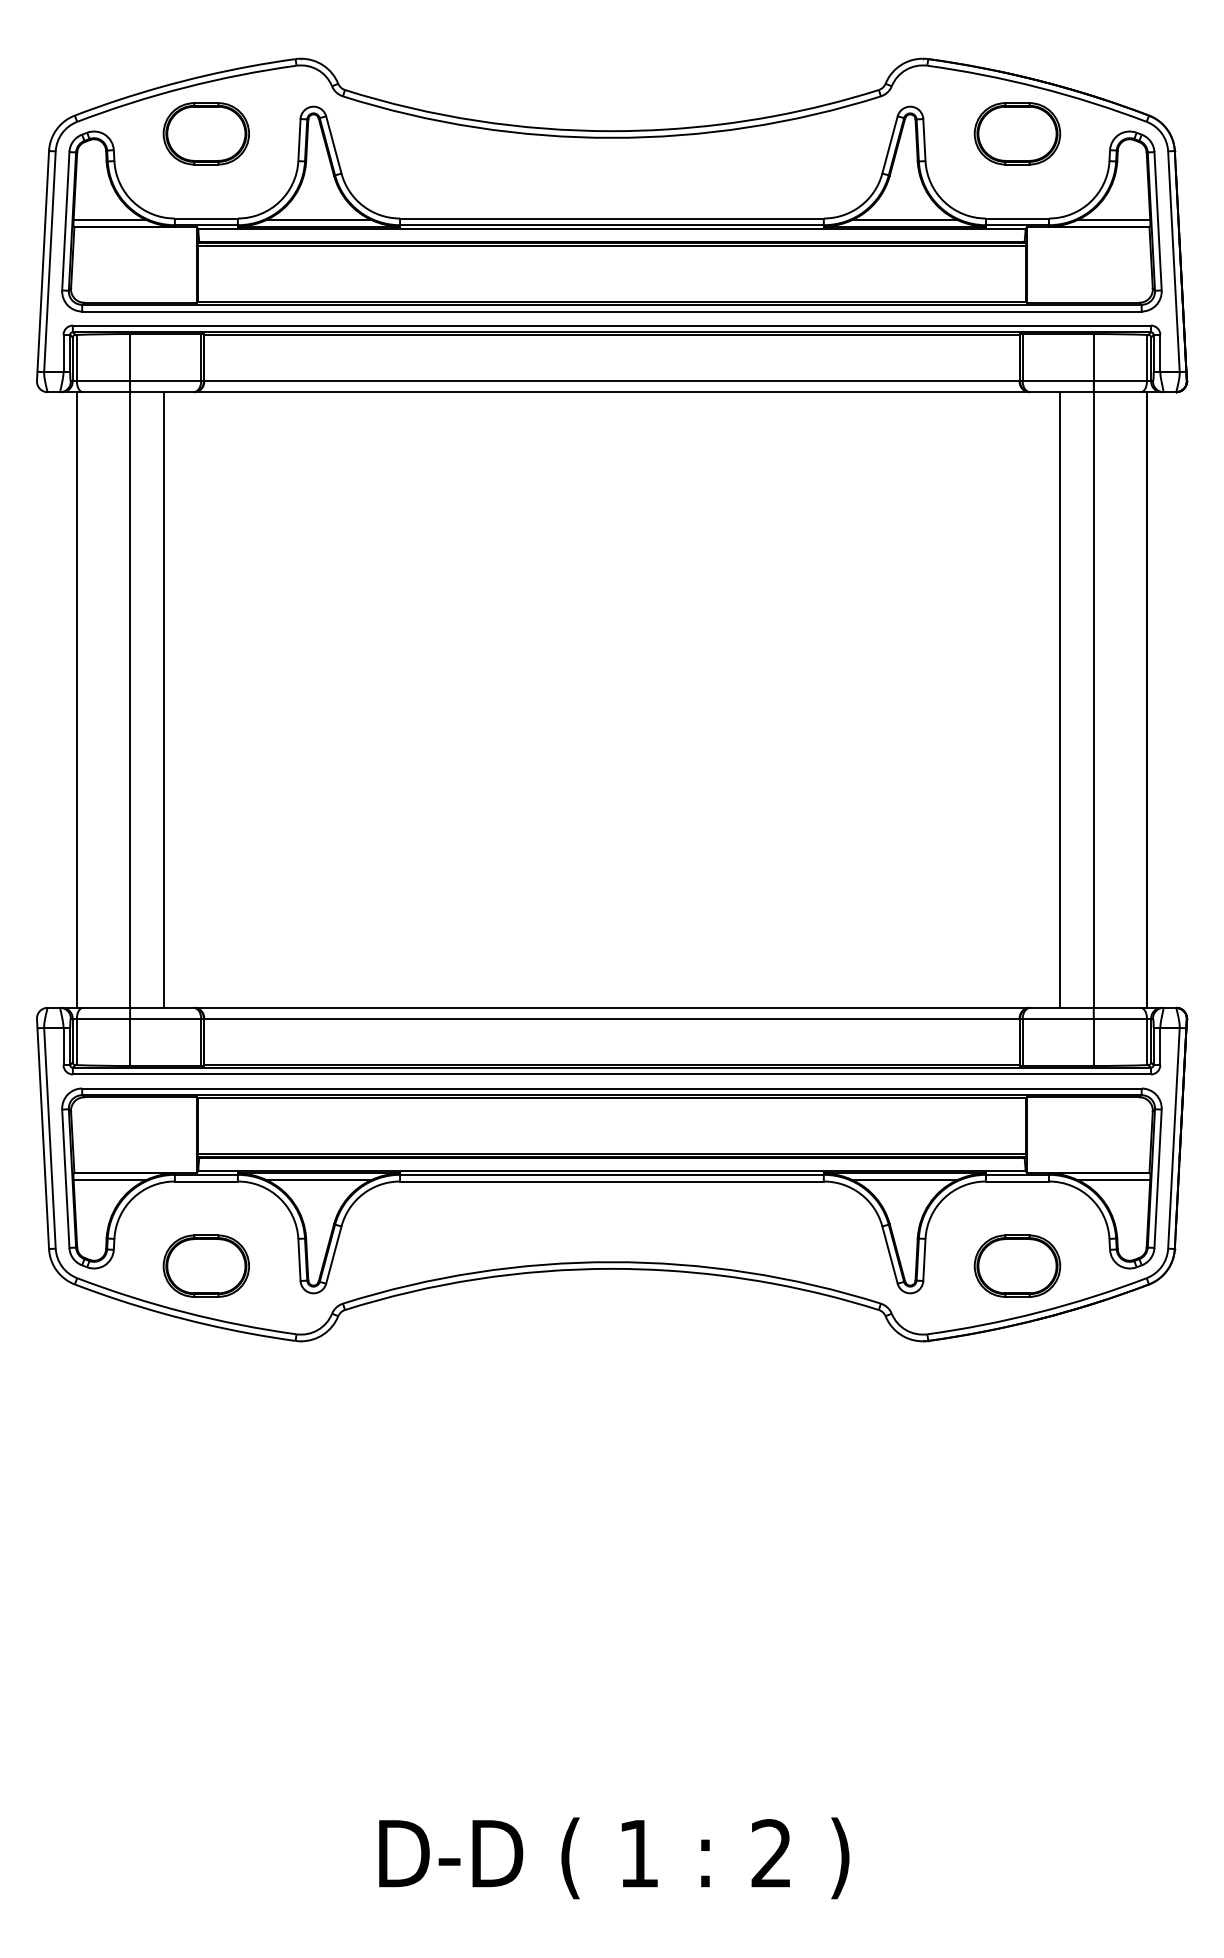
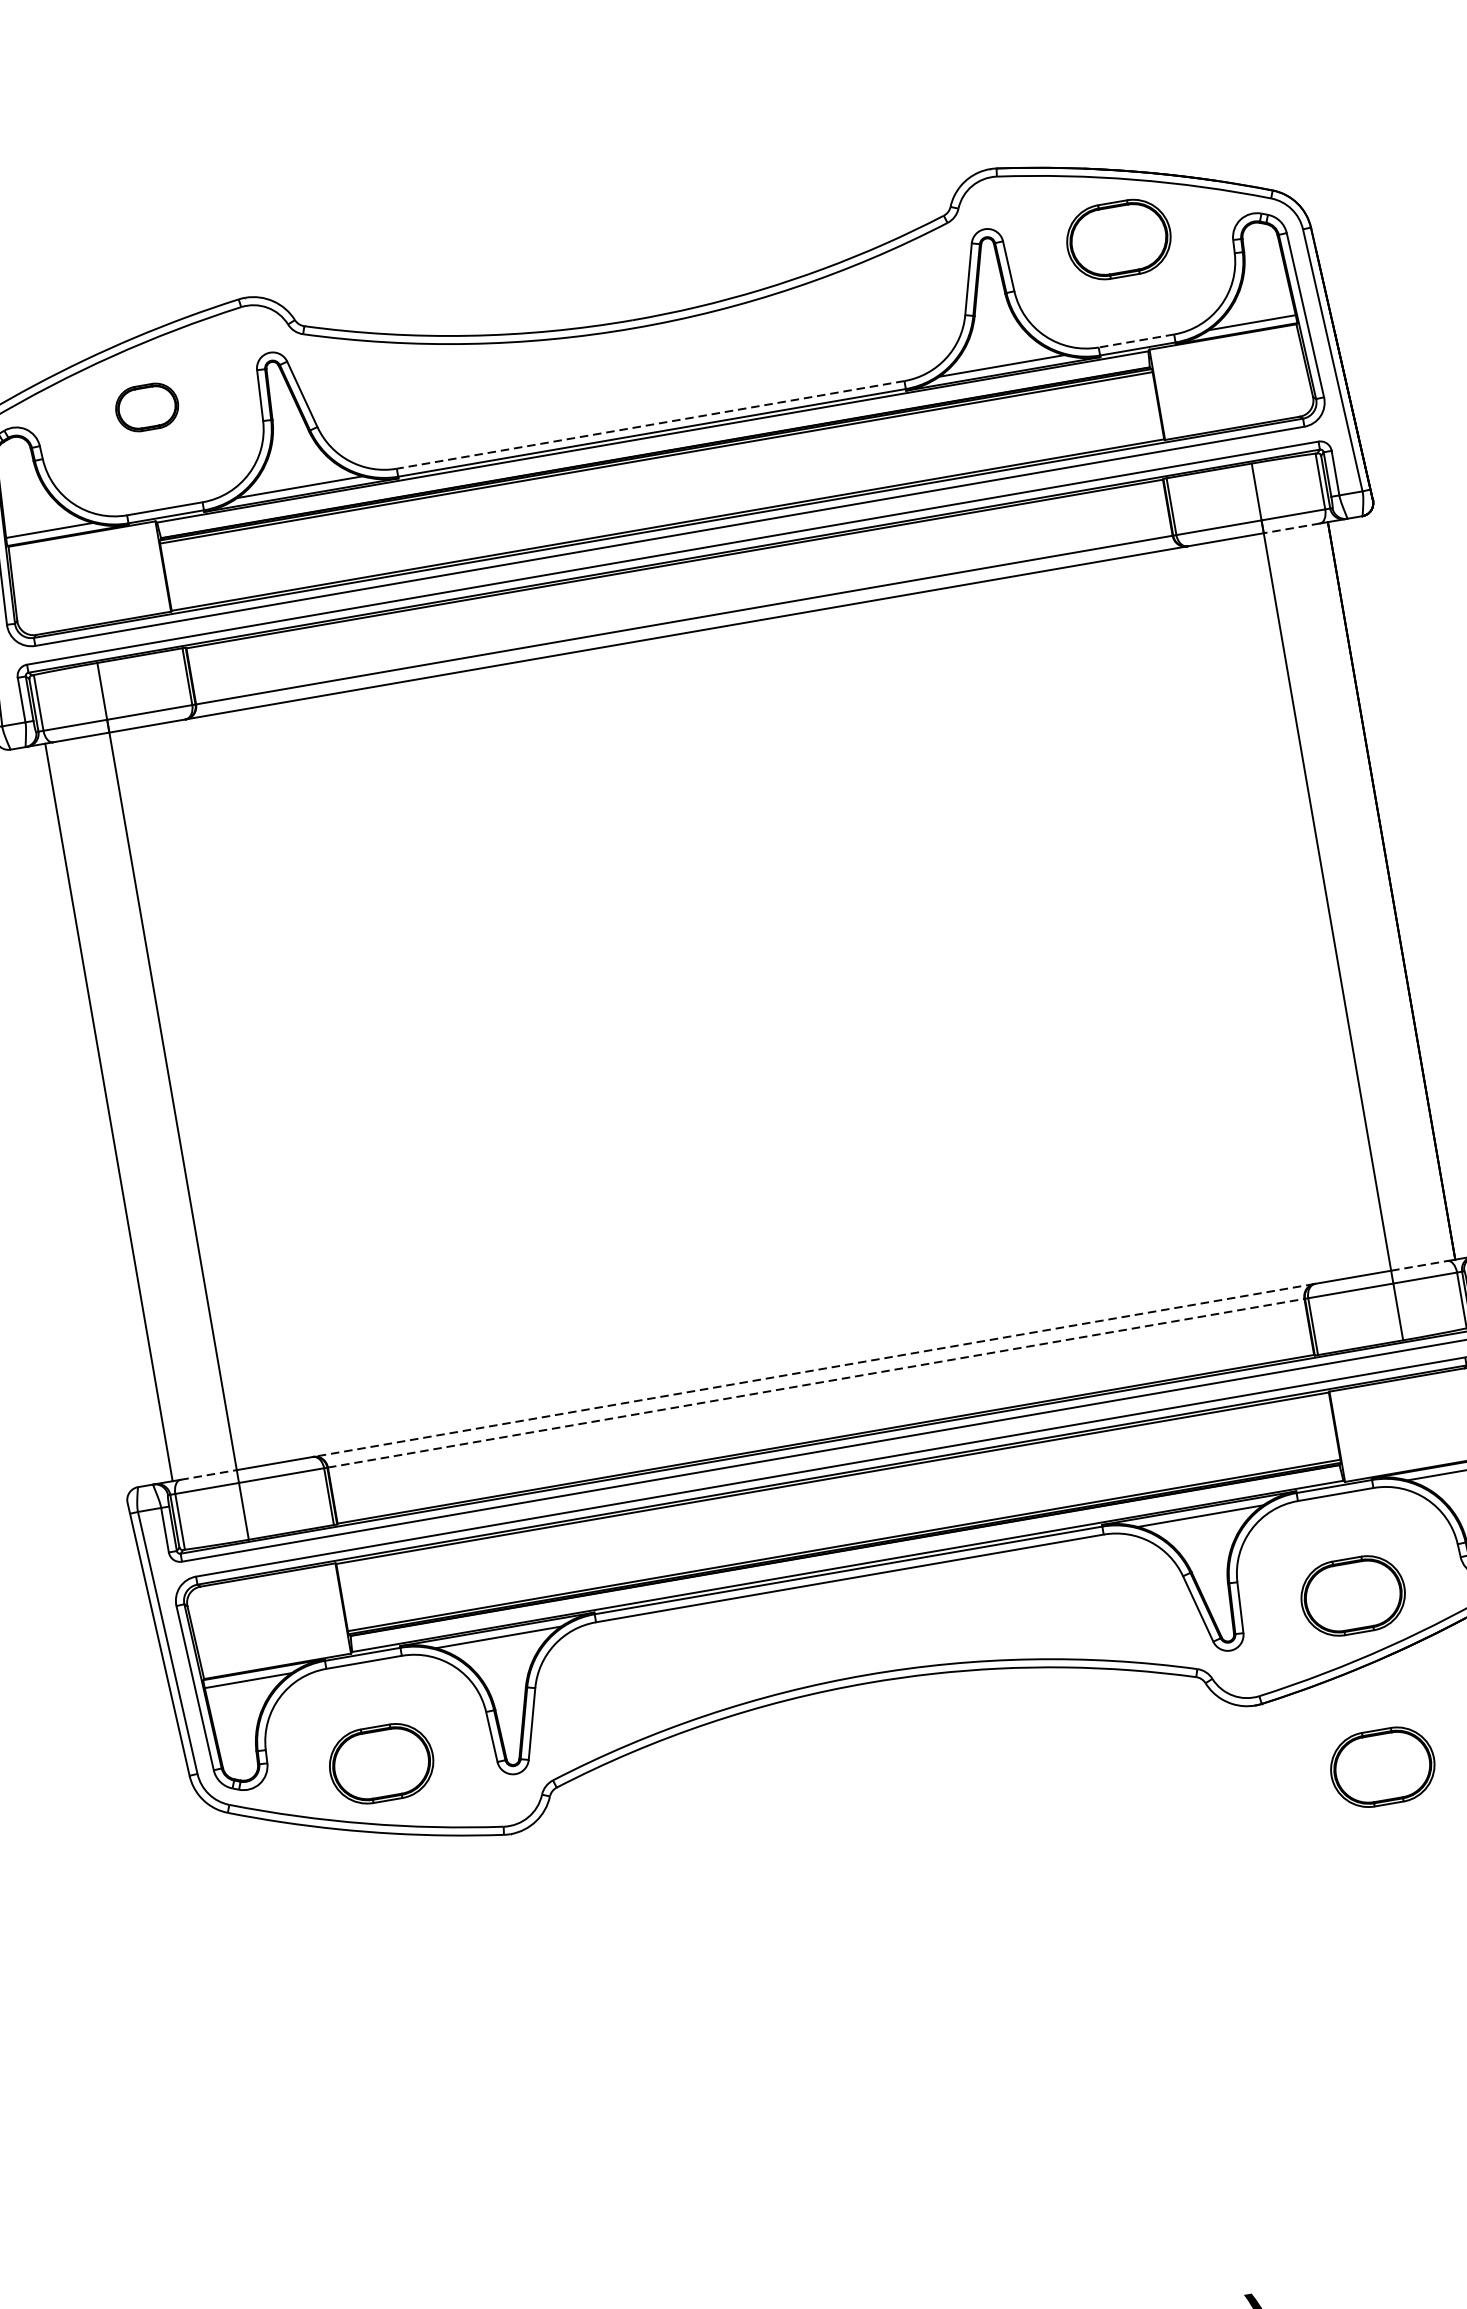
part: (205, 133) -> (146, 407), size x0.6
line: (611, 218) -> (650, 424), solid -> dashed
line: (1016, 218) -> (1135, 341), solid -> dashed
line: (1117, 392) -> (1292, 528), solid -> dashed
line: (163, 699) -> (213, 1093), removed
line: (1060, 699) -> (1287, 908), removed
line: (106, 1007) -> (208, 1474), solid -> dashed
line: (611, 1007) -> (813, 1370), solid -> dashed
line: (1117, 1007) -> (1419, 1265), solid -> dashed
line: (611, 1018) -> (815, 1383), solid -> dashed
part: (1017, 1408) -> (1382, 1766), added

